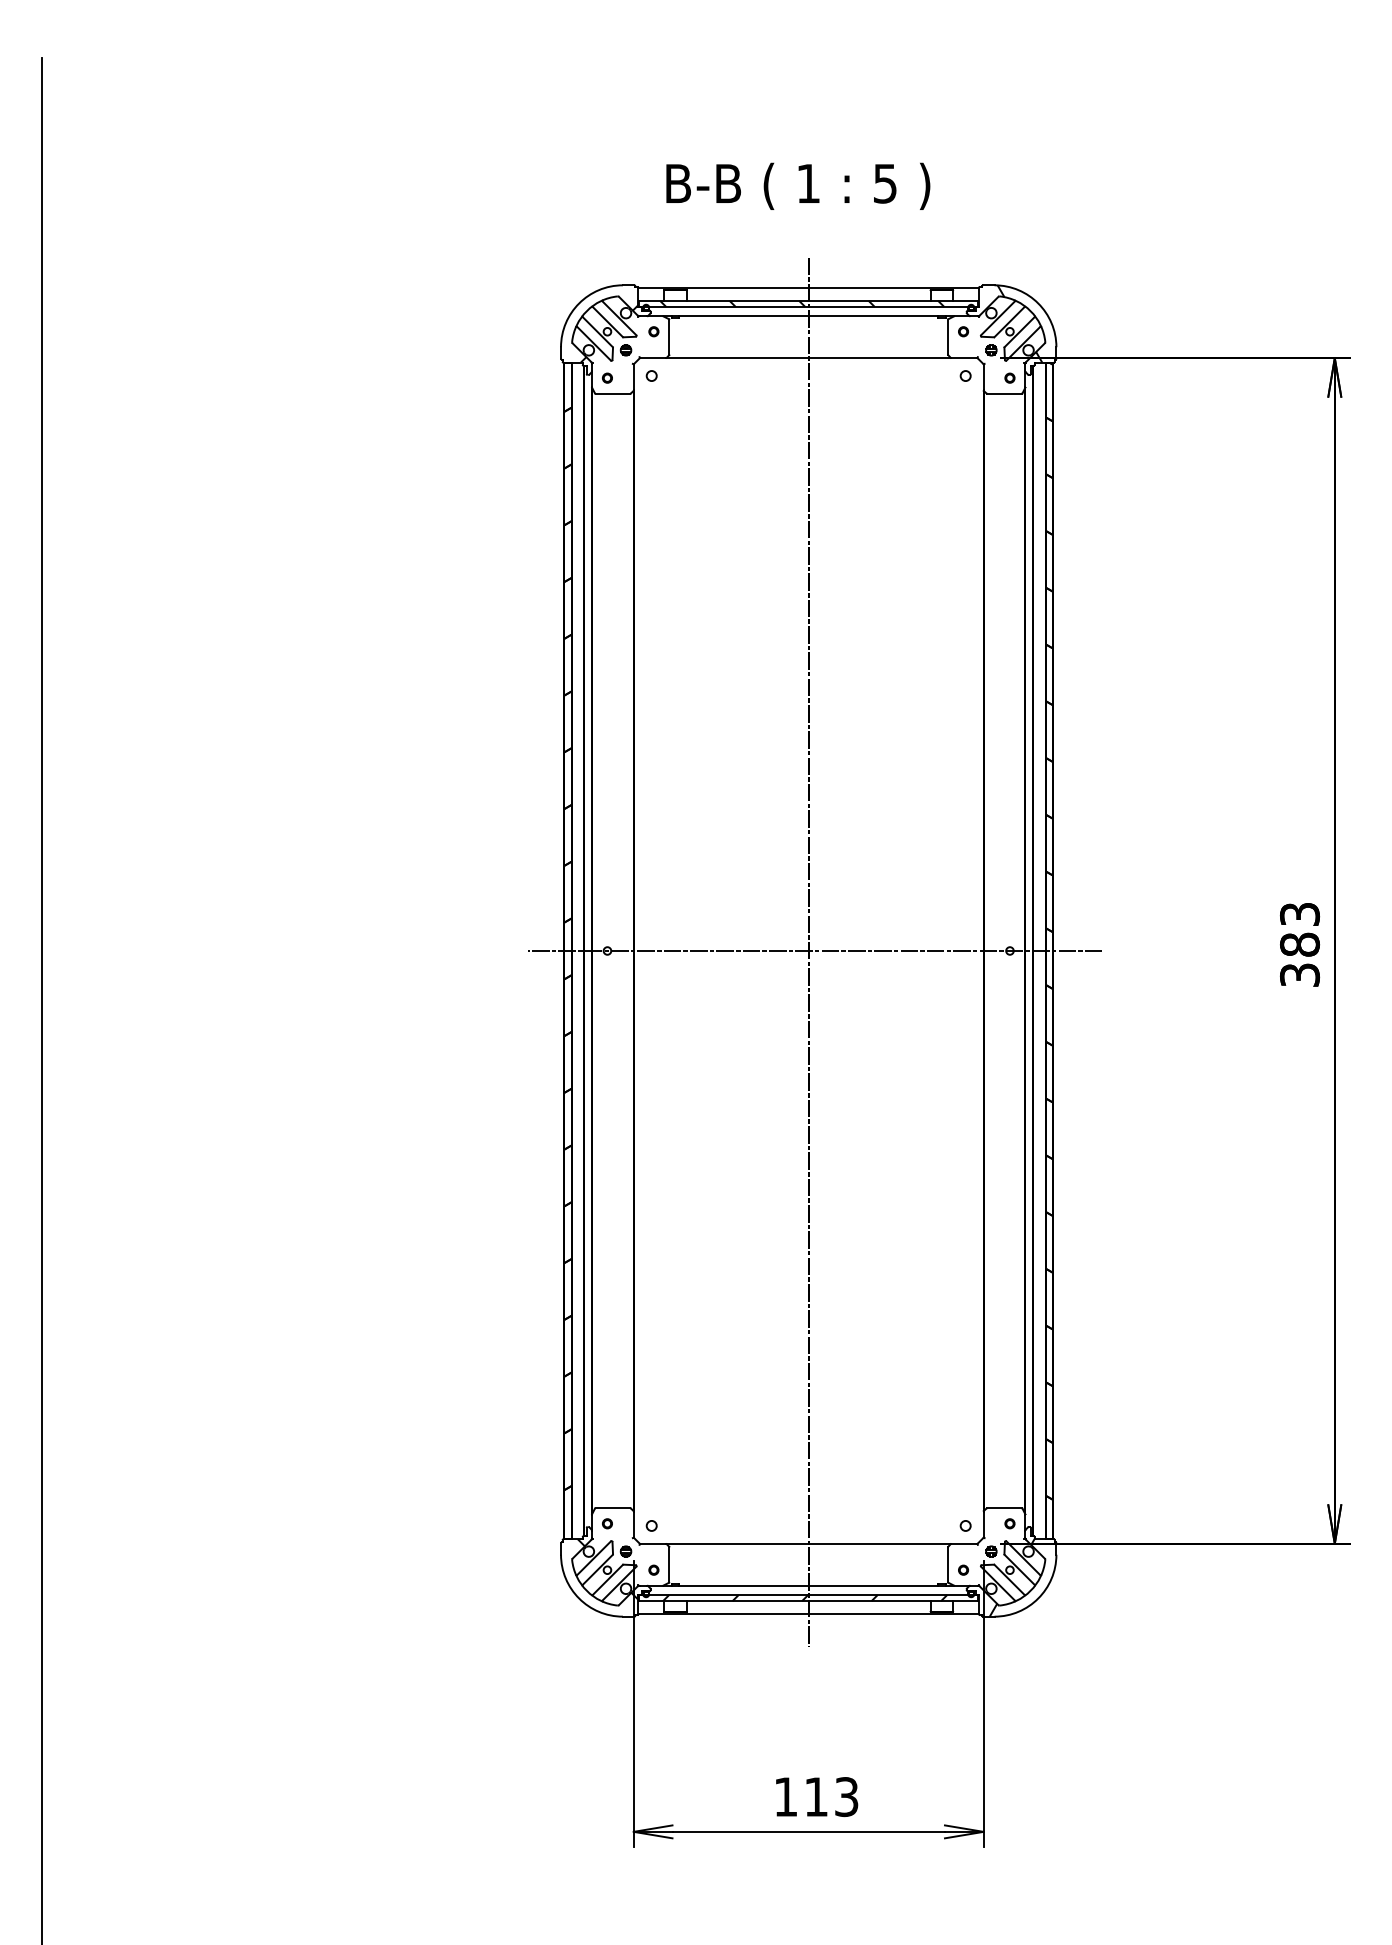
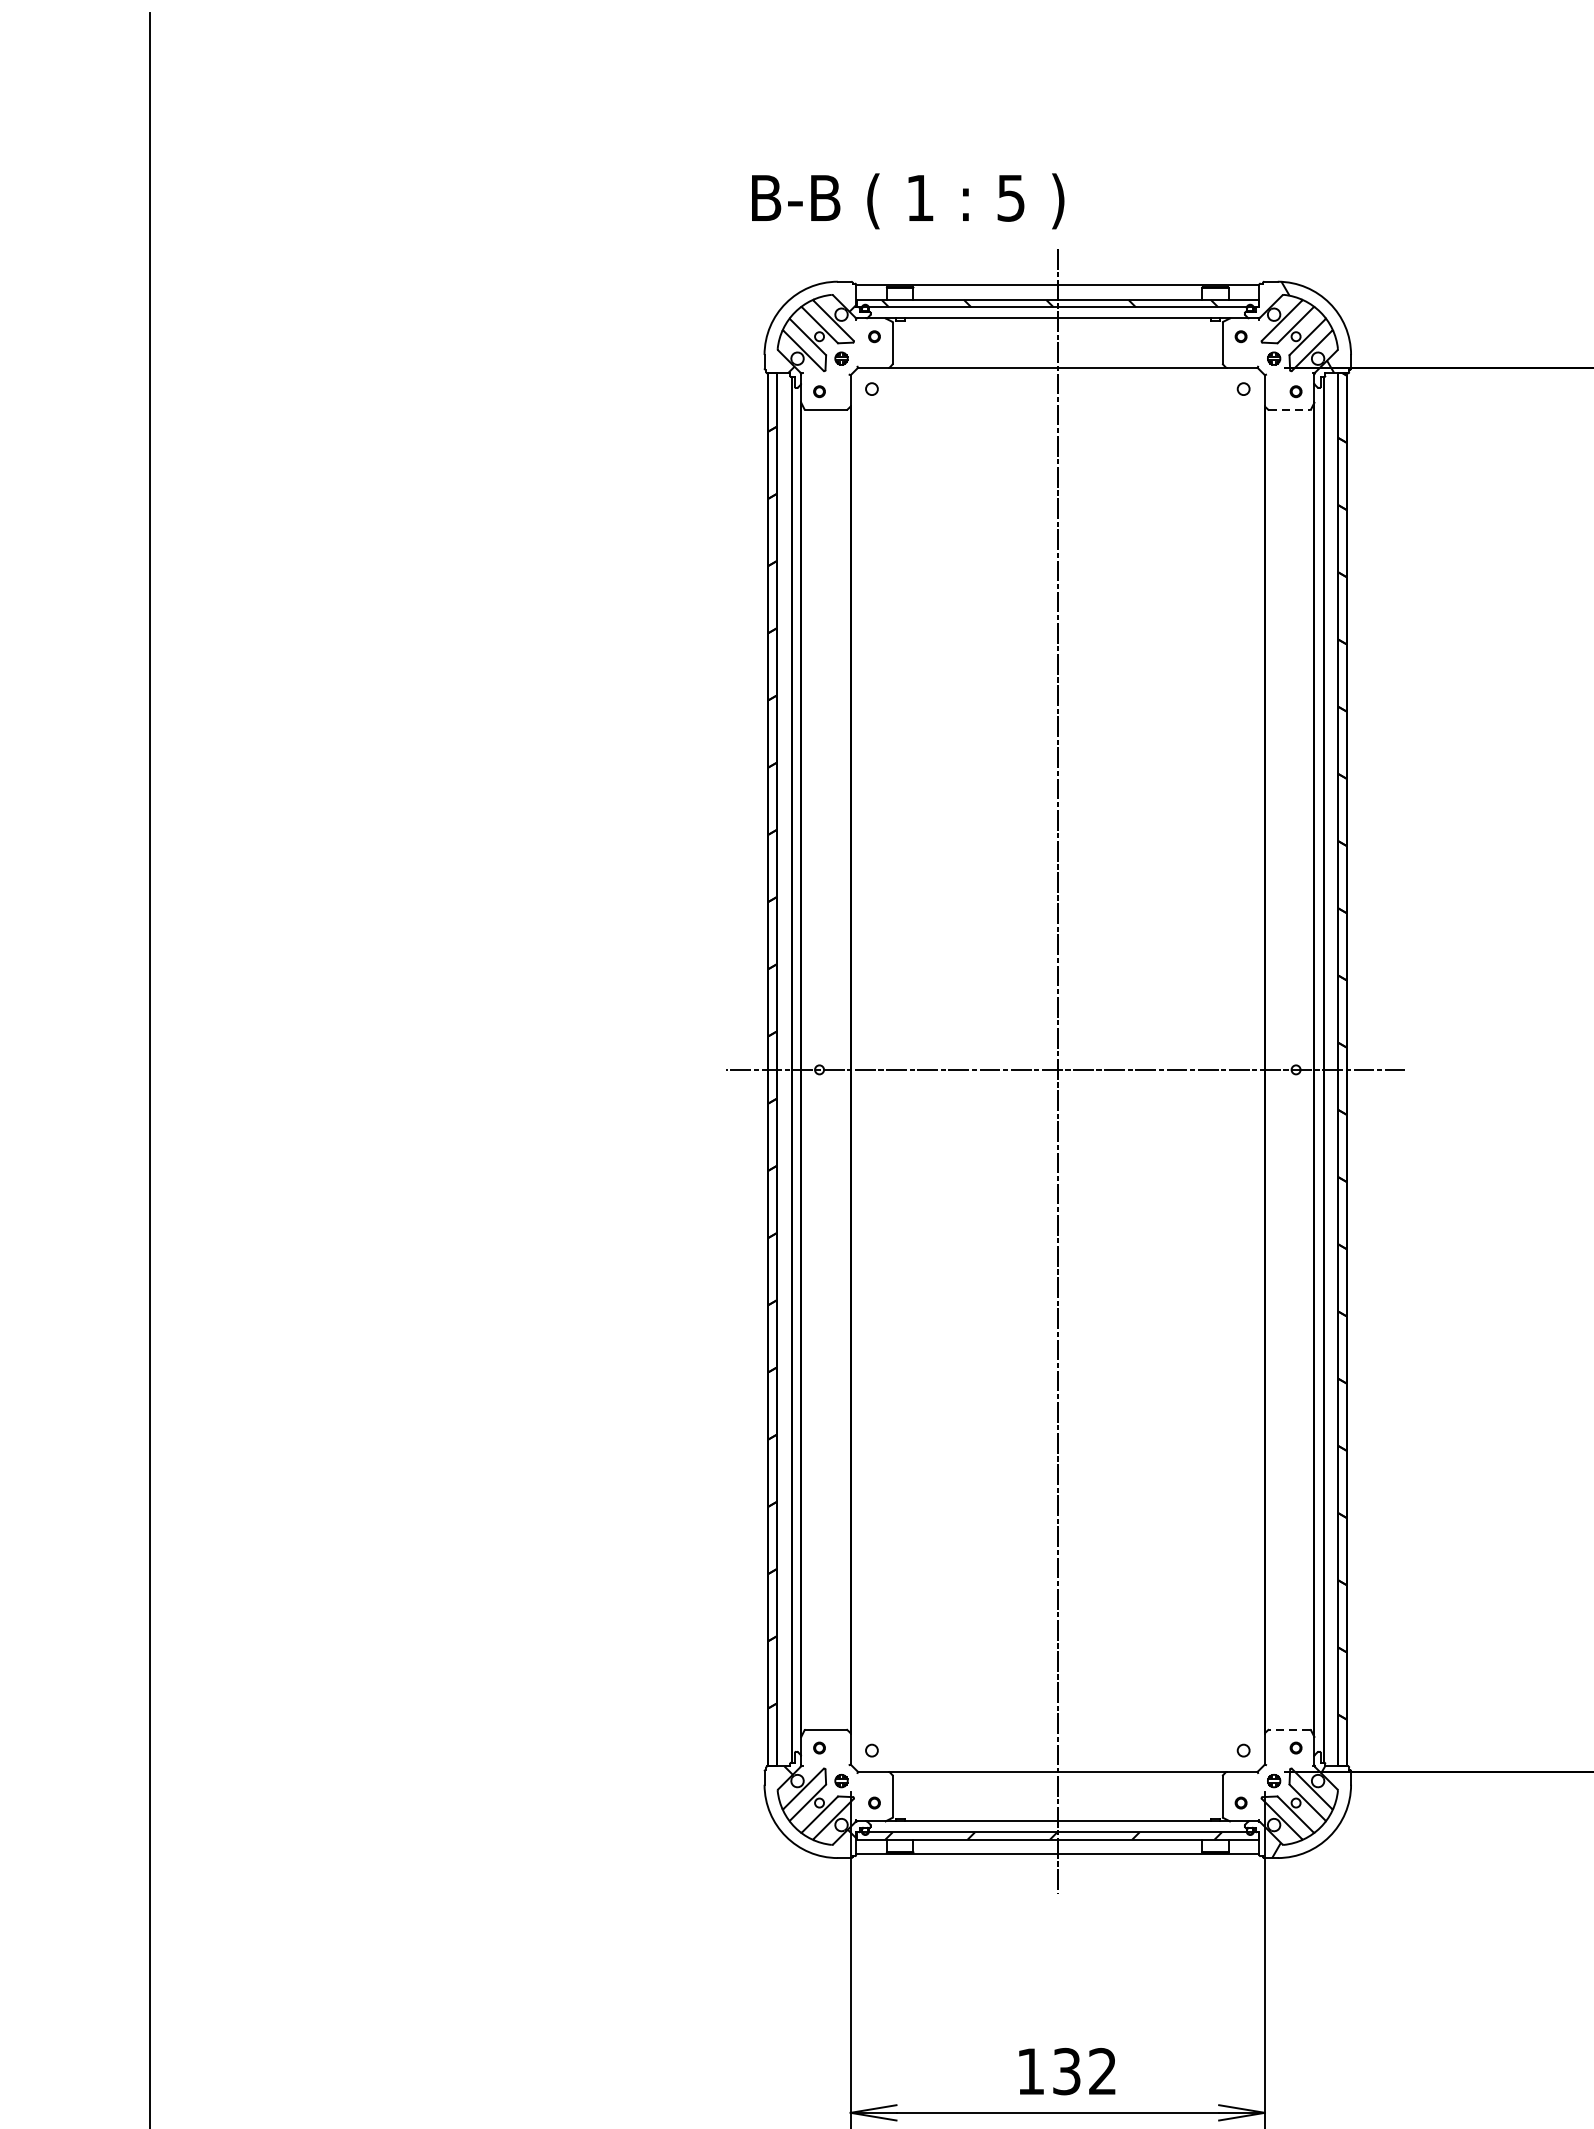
text: (798, 185) -> (908, 200), moved
line: (1004, 393) -> (1289, 409), solid -> dashed
line: (1003, 1508) -> (1288, 1729), solid -> dashed
text: (831, 1797) -> (1084, 2072), 113 -> 132

